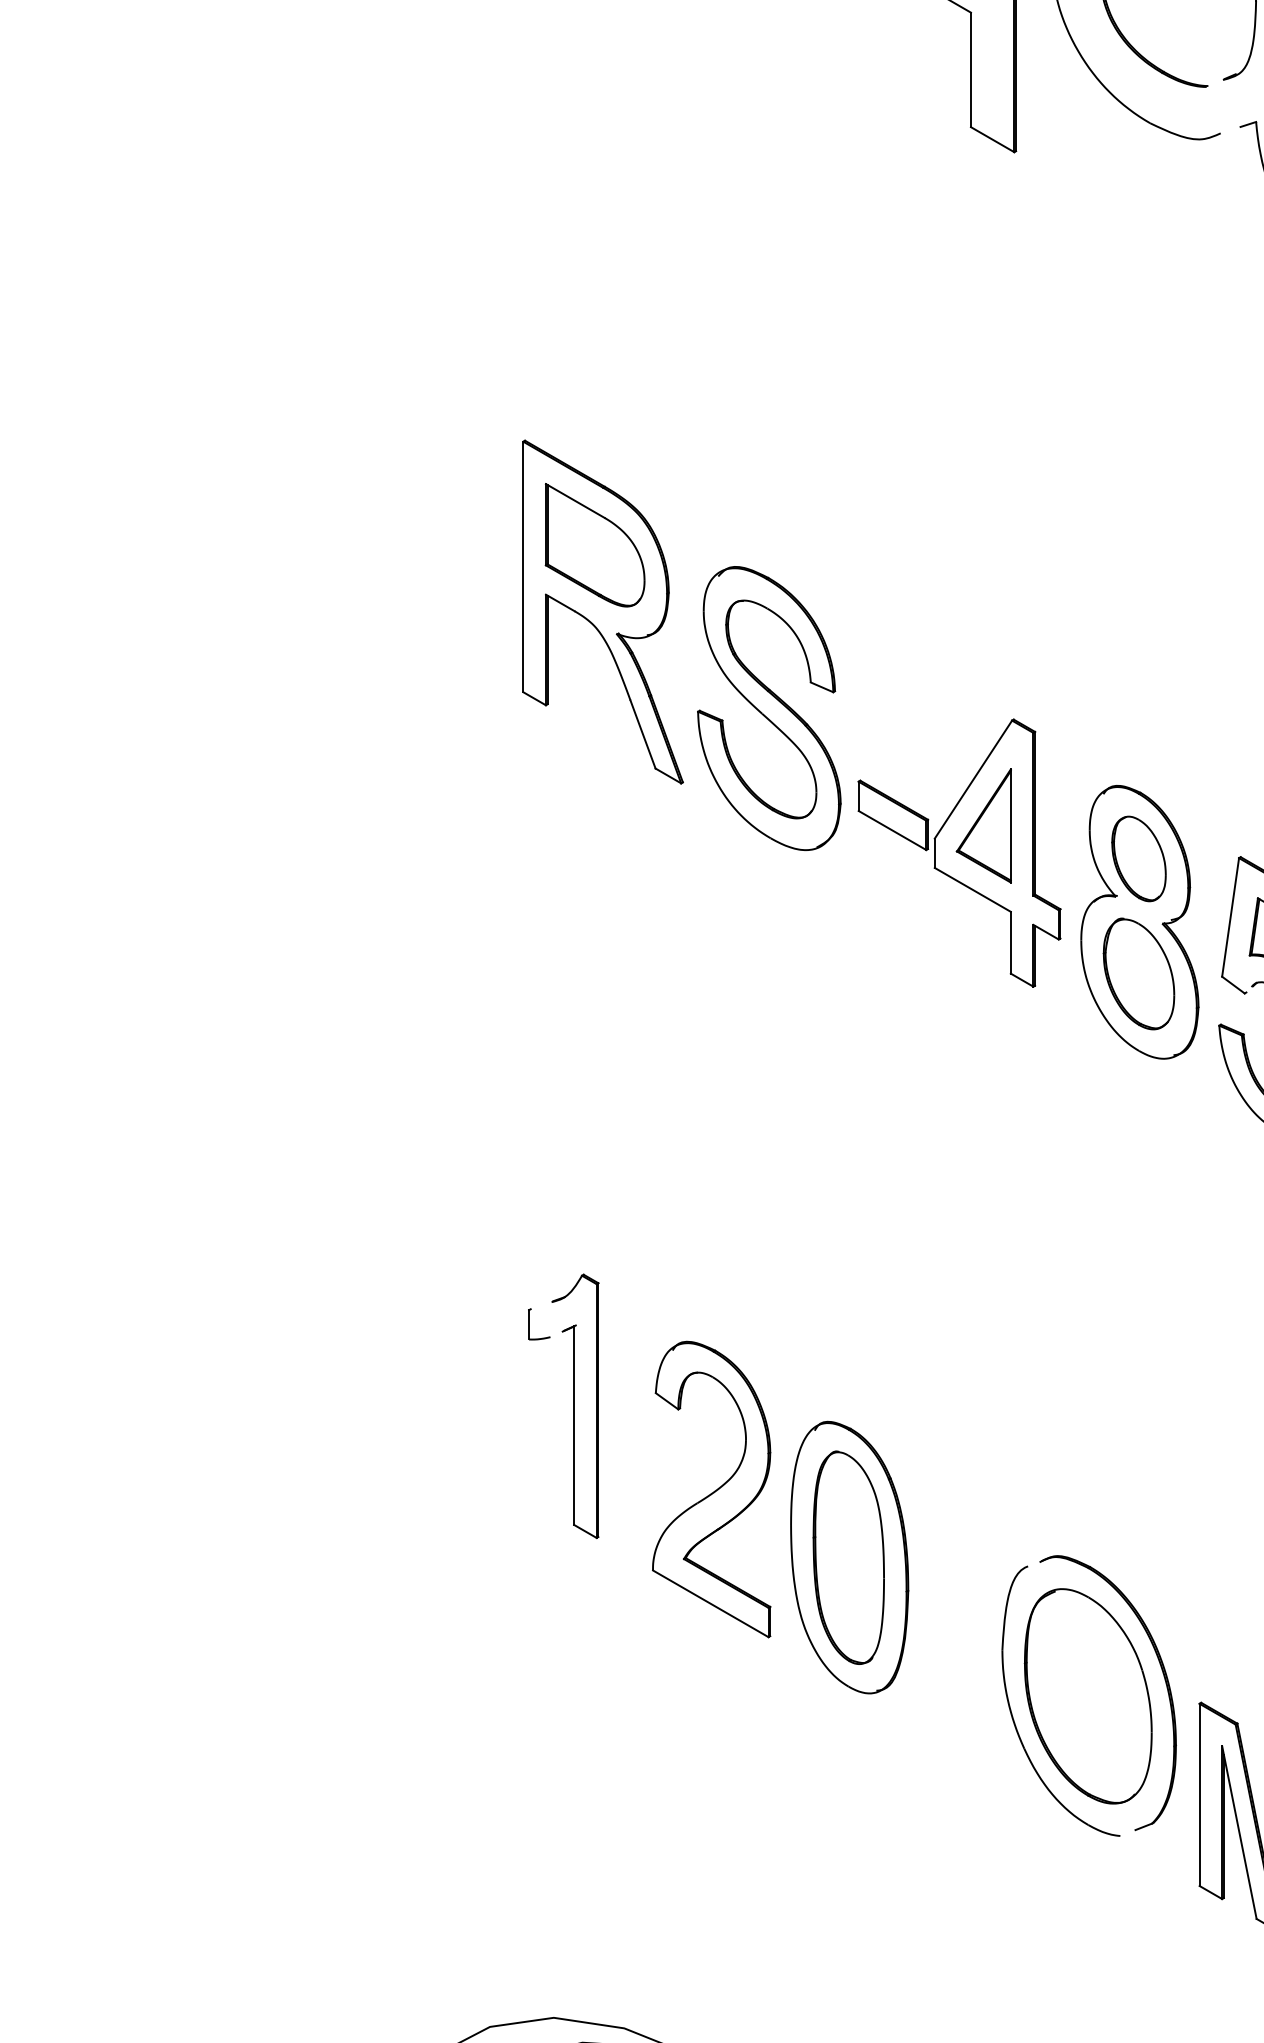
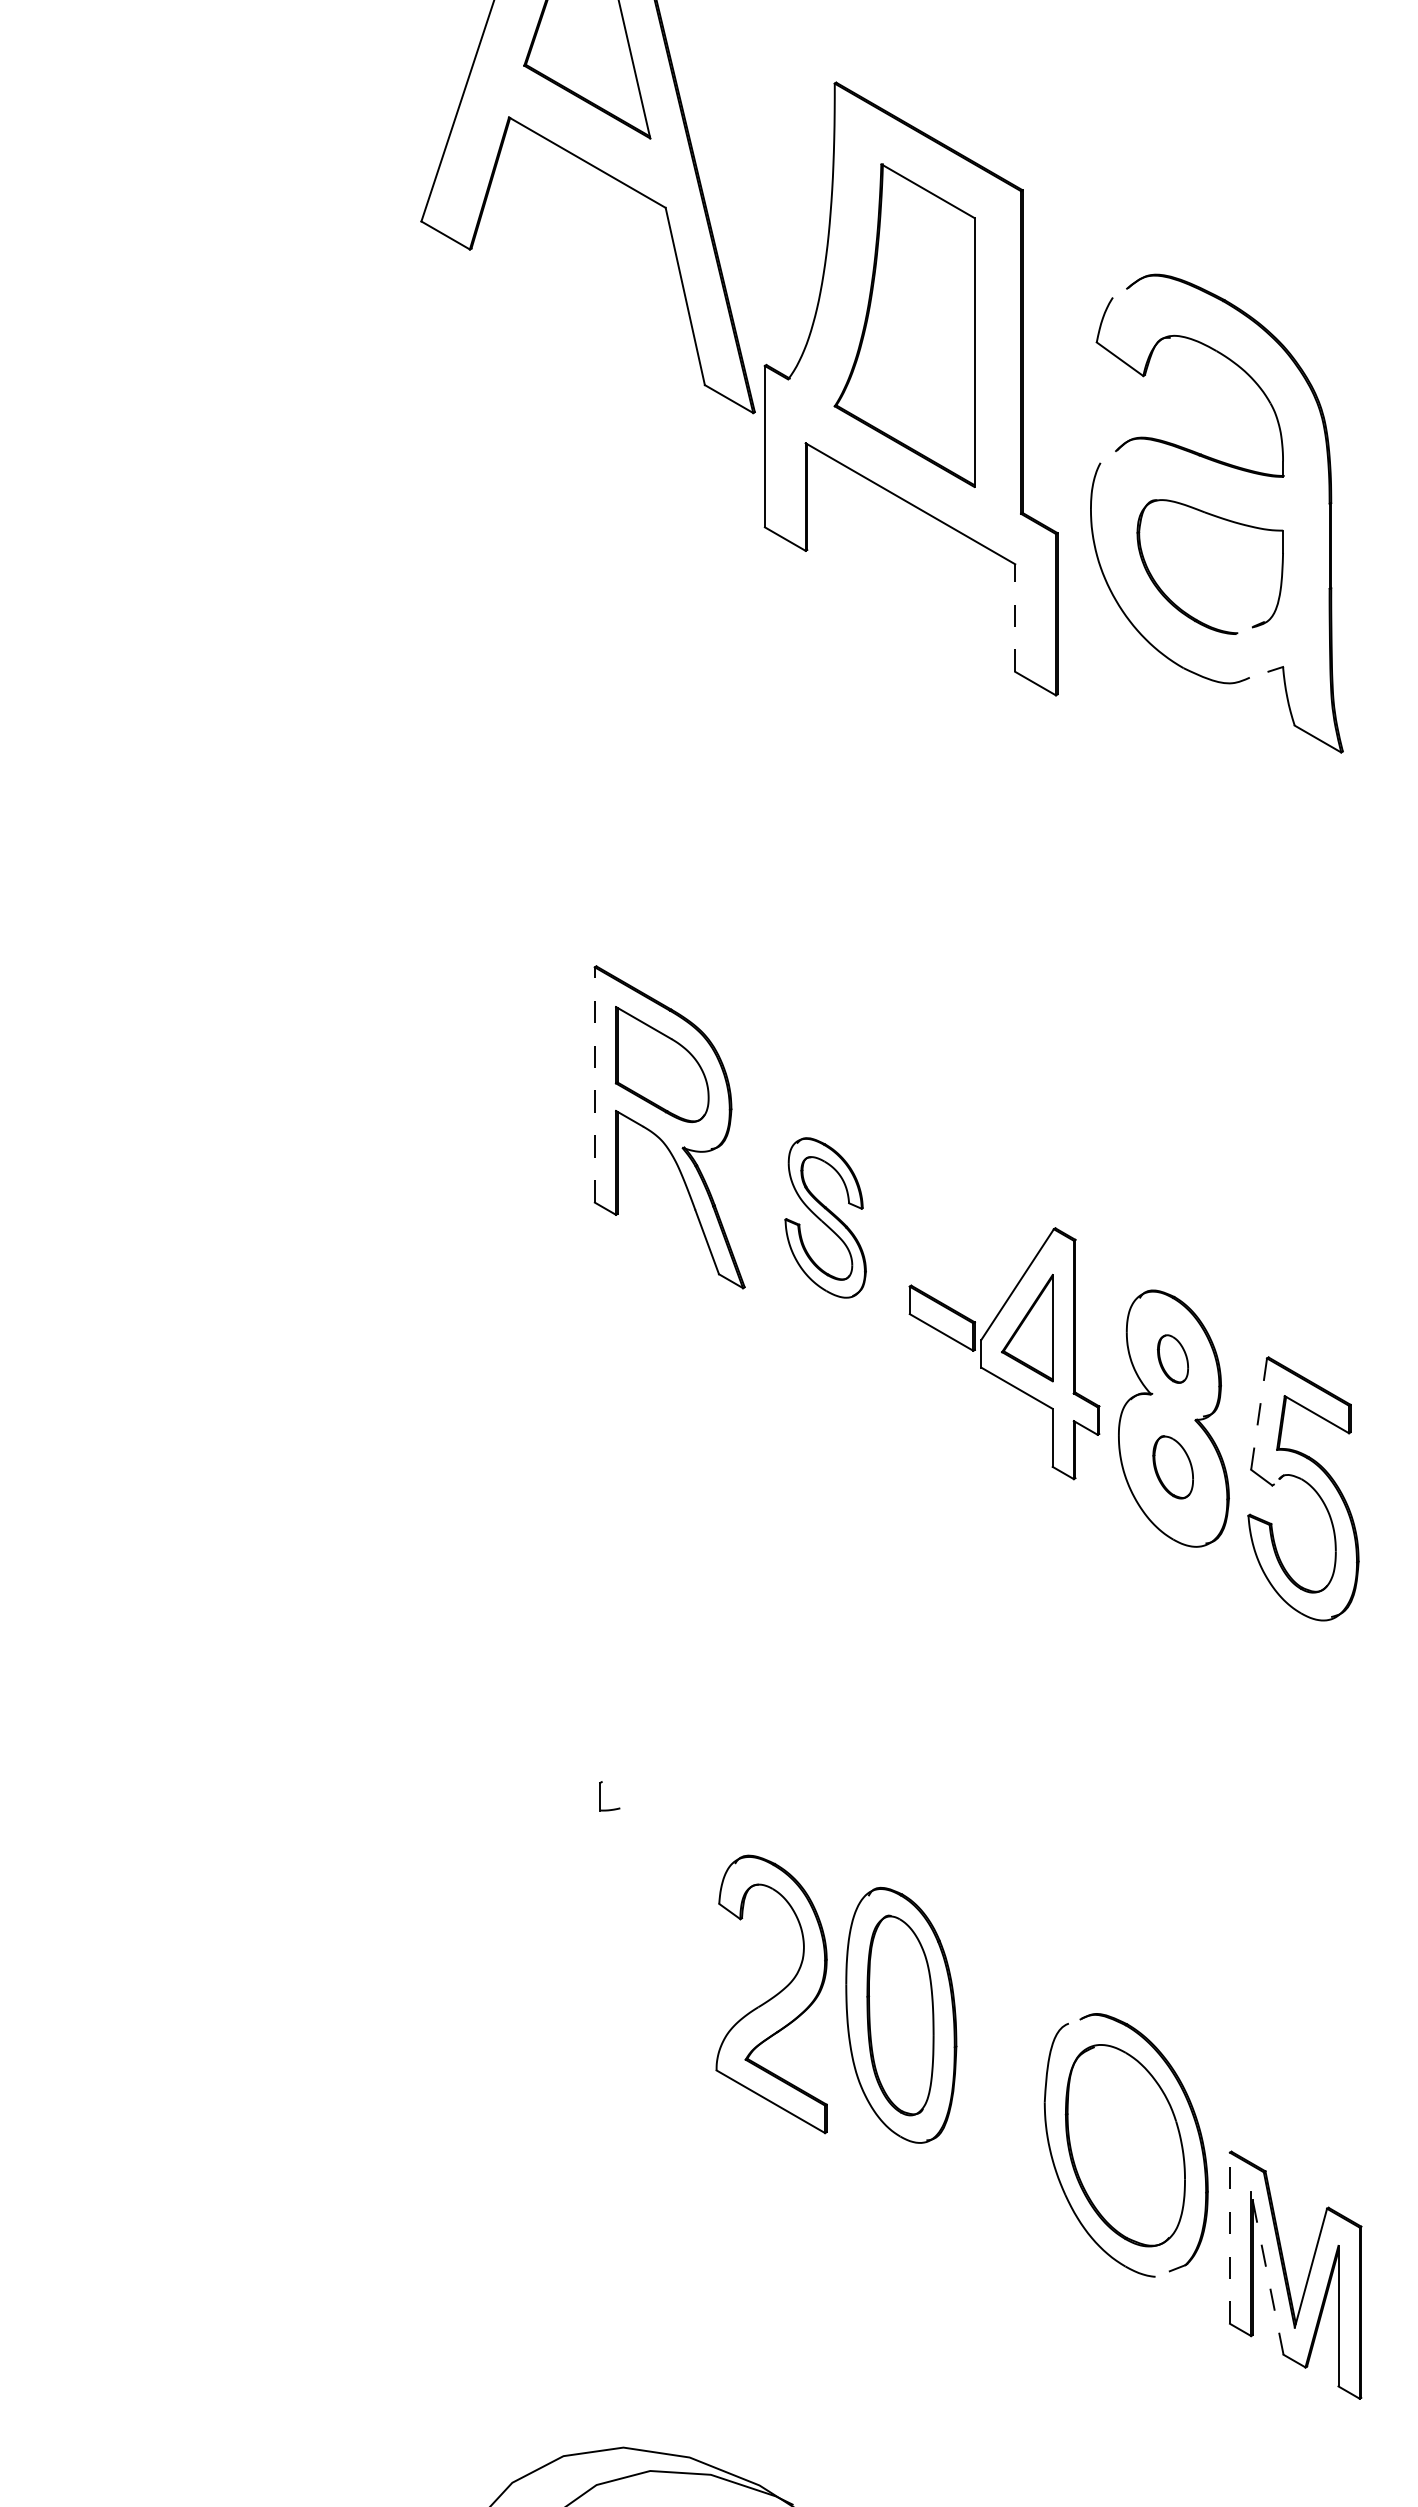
line: (971, 70) -> (1015, 618), solid -> dashed
line: (523, 566) -> (594, 1084), solid -> dashed
part: (768, 708) -> (825, 1217), size x0.6
part: (1138, 858) -> (1172, 1358), size x0.6
line: (1231, 916) -> (1259, 1413), solid -> dashed
part: (1139, 974) -> (1173, 1467), size x0.6
part: (575, 1405) -> (643, 1872), removed
part: (711, 1489) -> (771, 1994), moved
line: (1200, 1795) -> (1230, 2238), solid -> dashed
line: (1239, 1832) -> (1267, 2273), solid -> dashed

